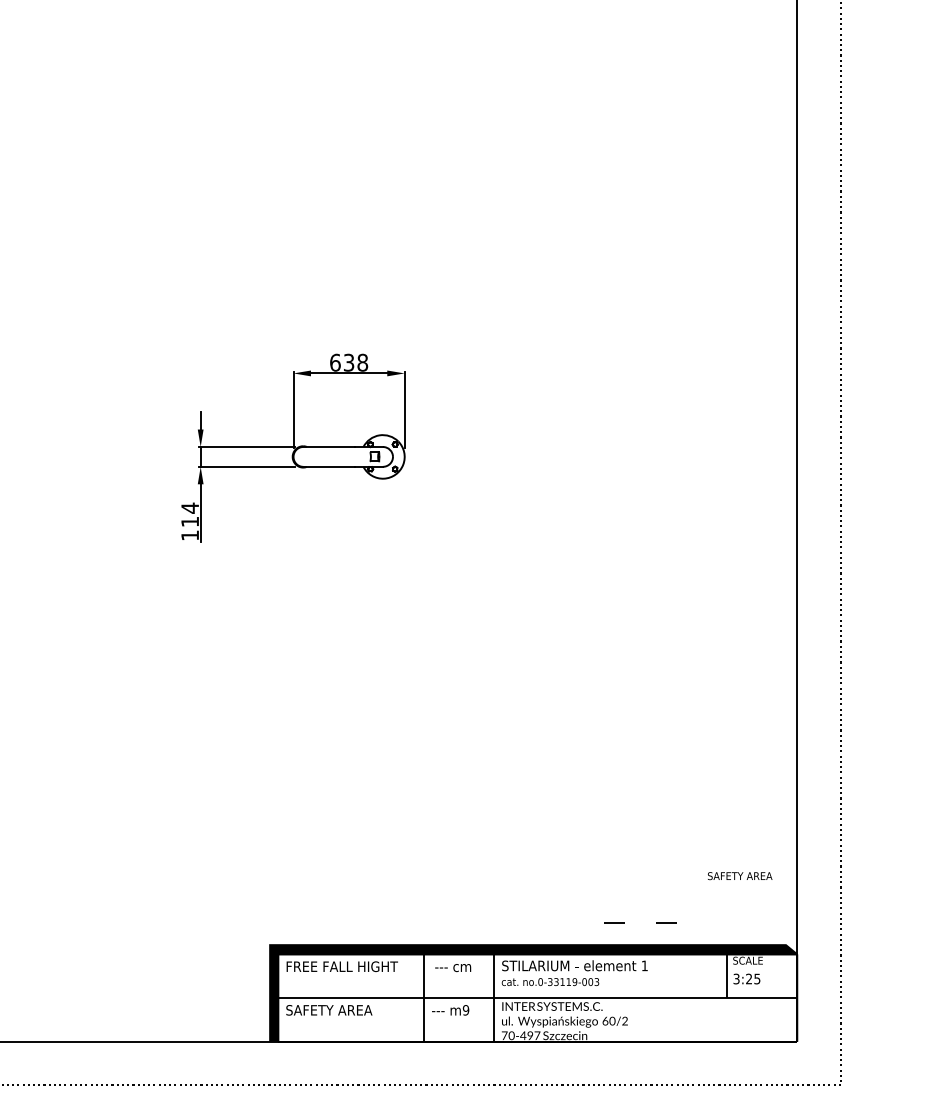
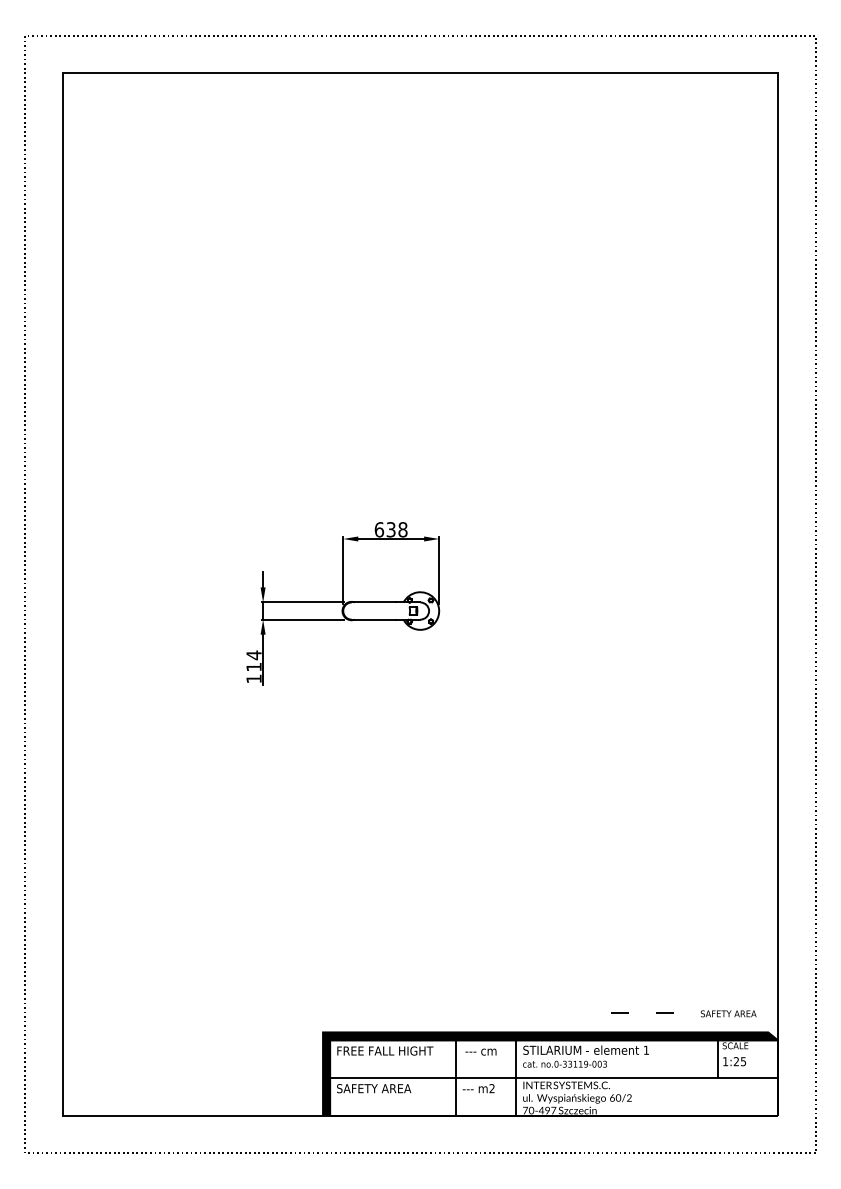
text: (739, 875) -> (728, 1013), moved
text: (736, 978) -> (725, 1061), 3:25 -> 1:25
text: (465, 1010) -> (491, 1088), m9 -> m2

